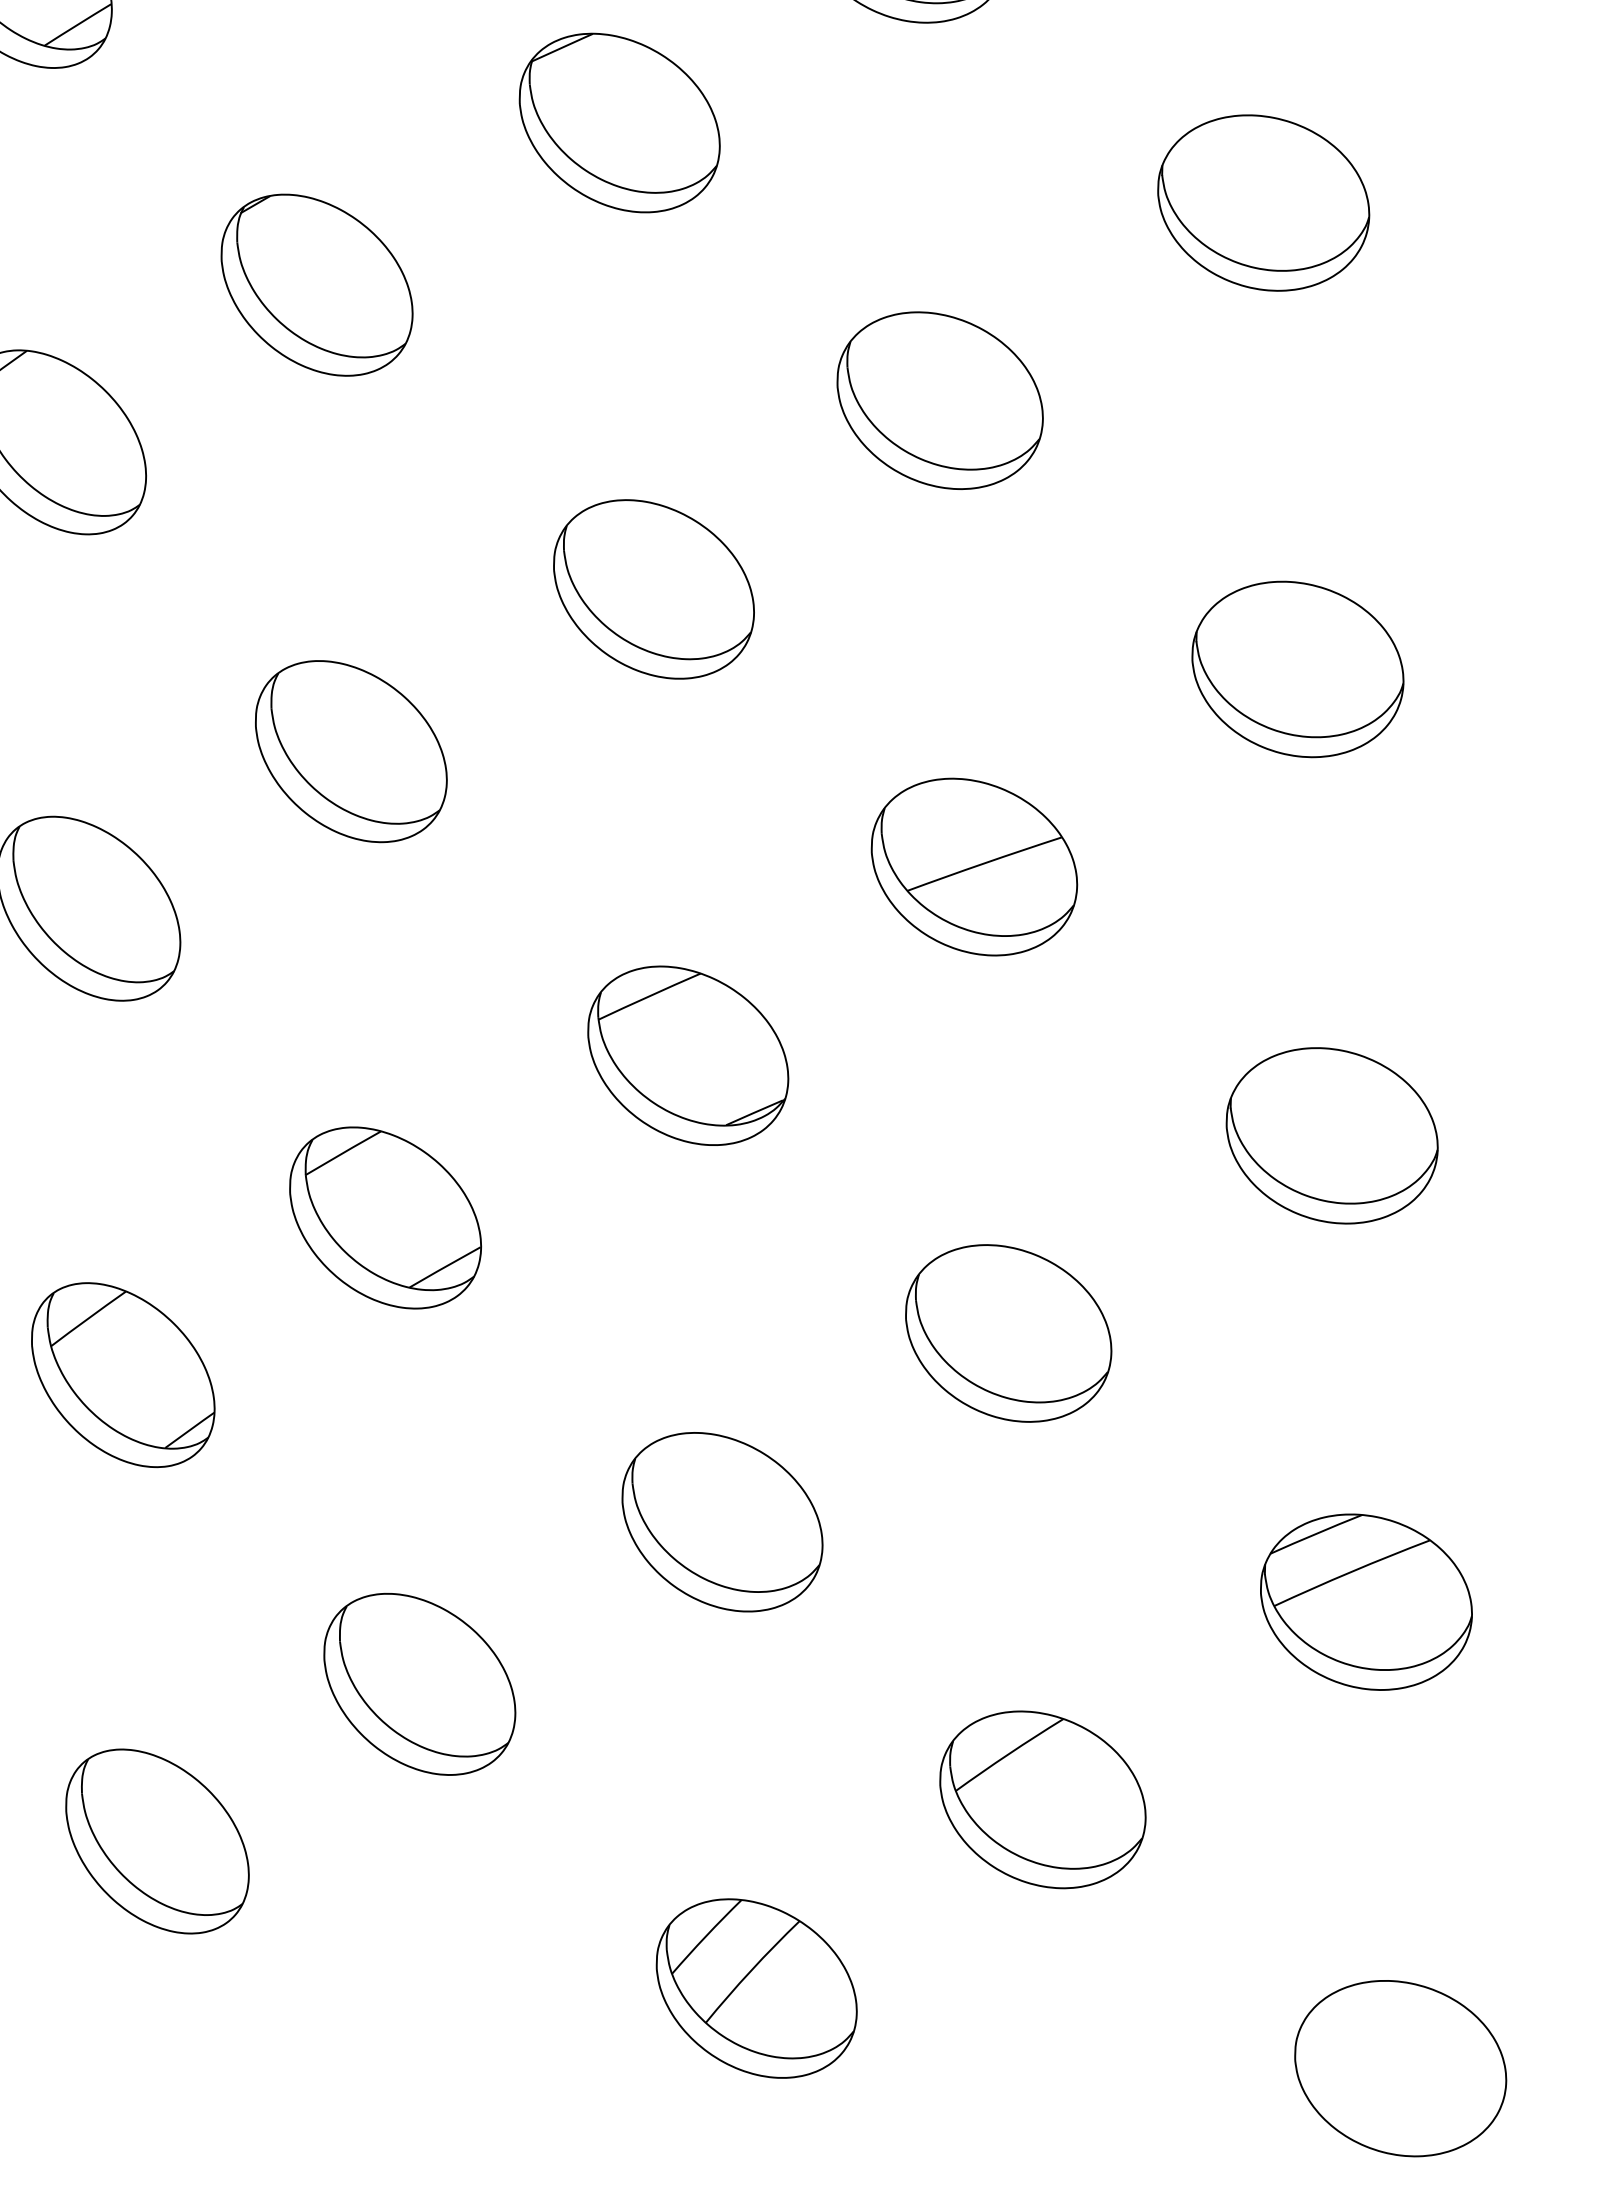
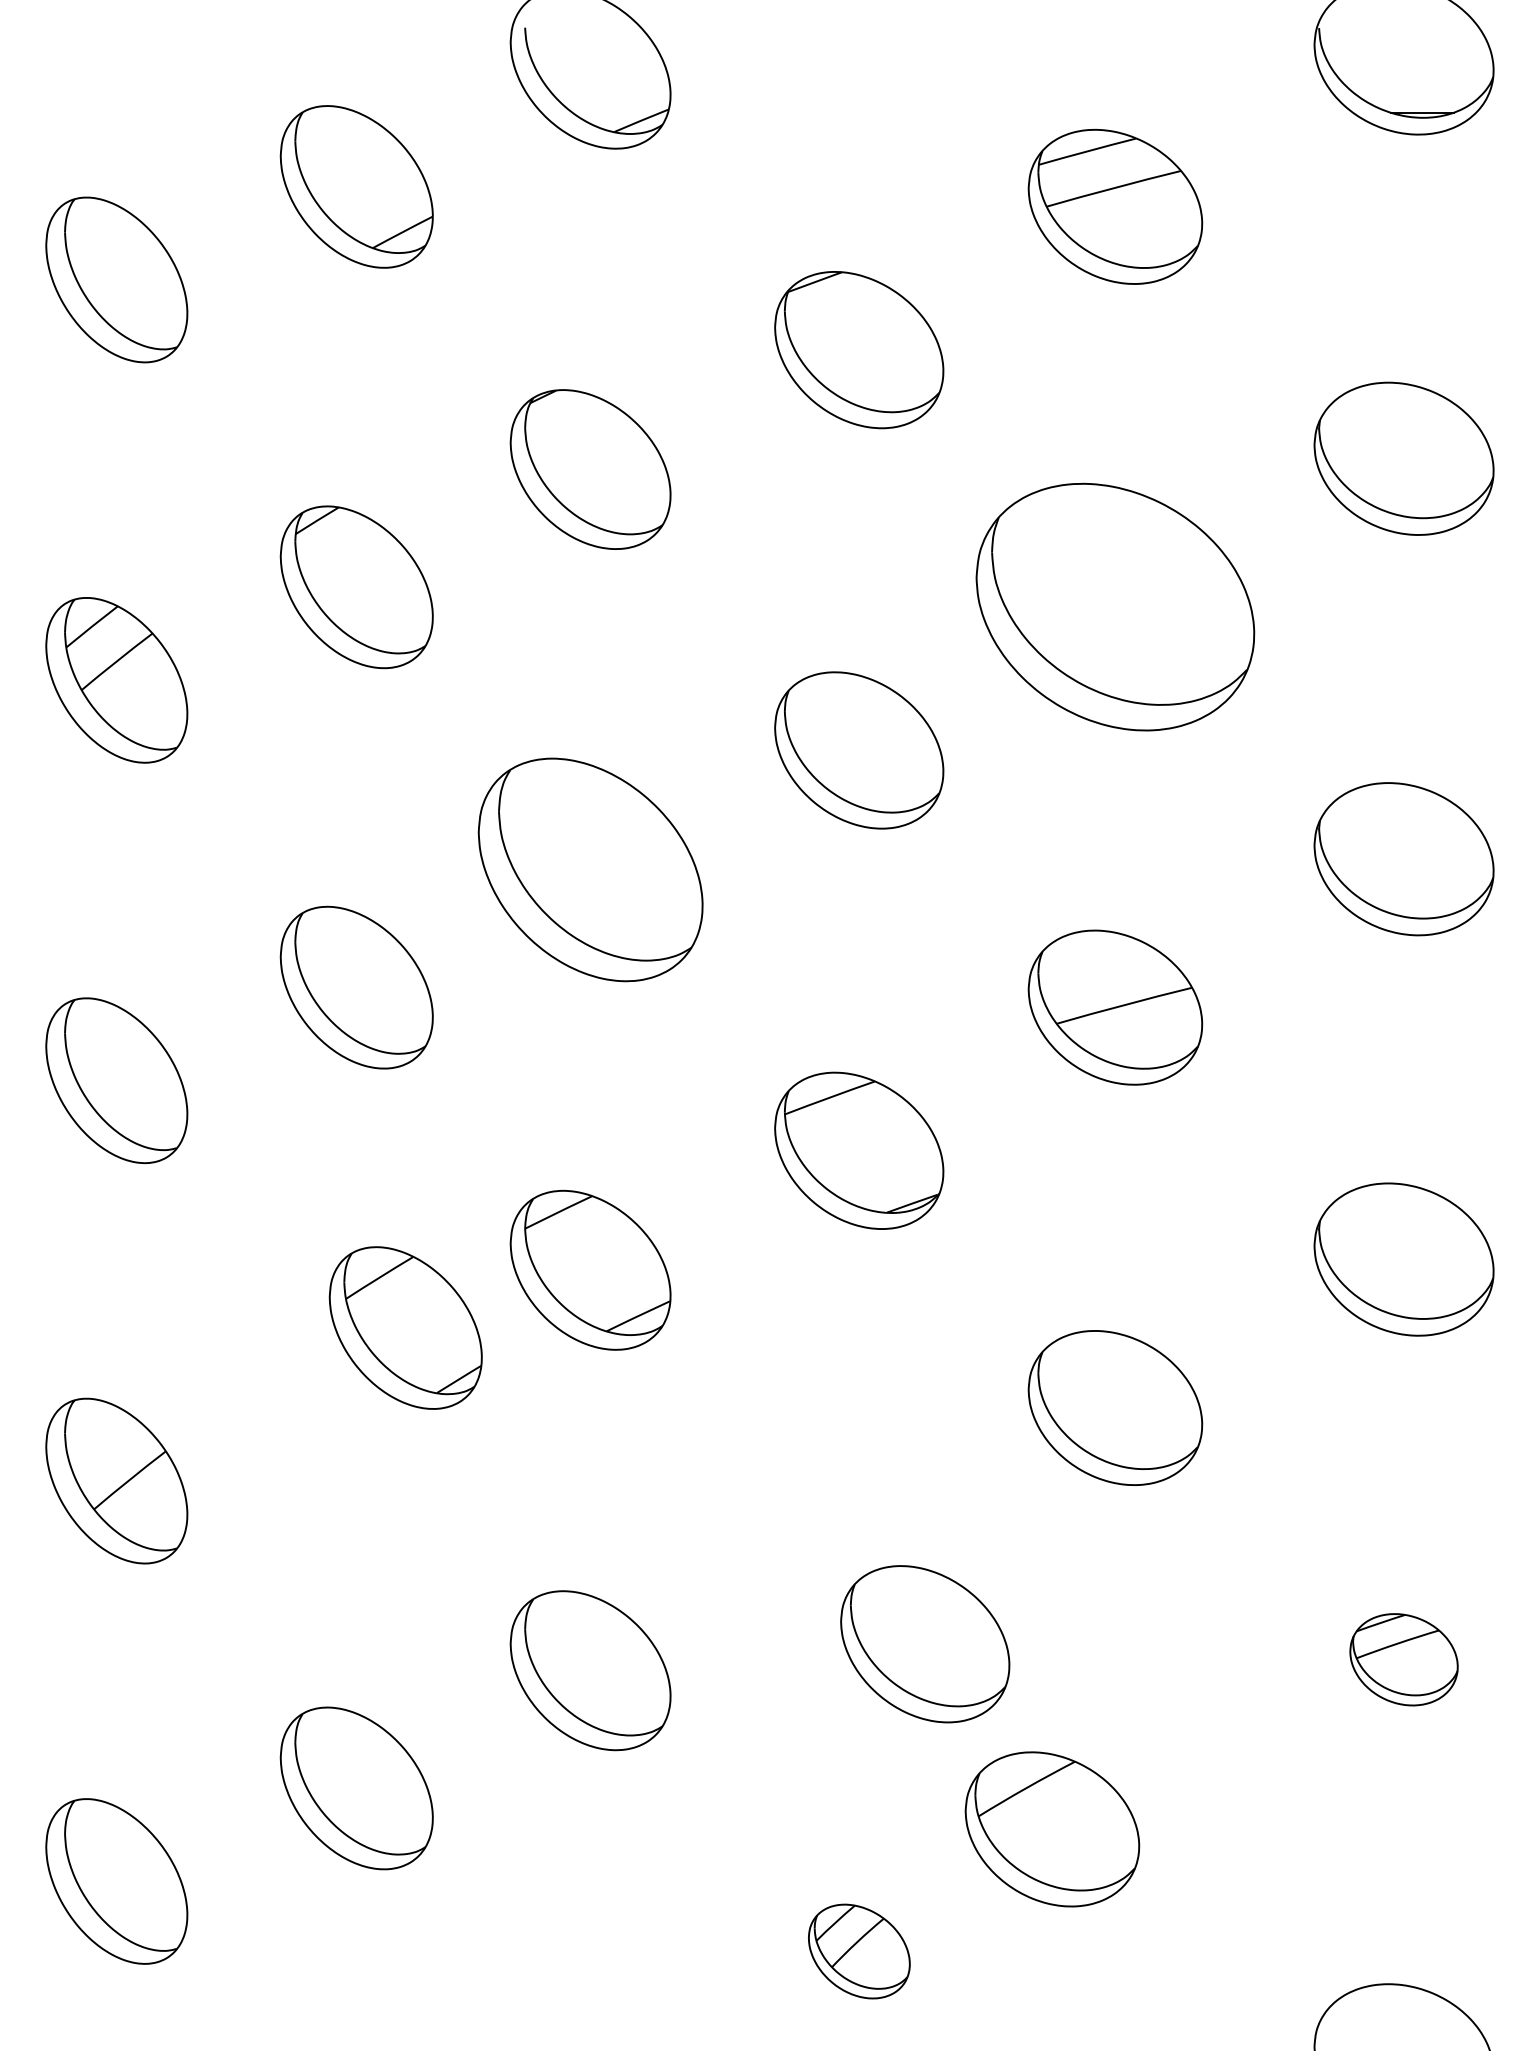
part: (940, 400) -> (1115, 607), size x1.6
part: (351, 751) -> (590, 869), size x1.4
part: (122, 1374) -> (405, 1327), moved
part: (722, 1522) -> (925, 1644), moved
part: (1365, 1601) -> (1403, 1659), size x0.6
part: (1043, 1799) -> (1052, 1829), moved
part: (757, 1988) -> (859, 1951), size x0.6

